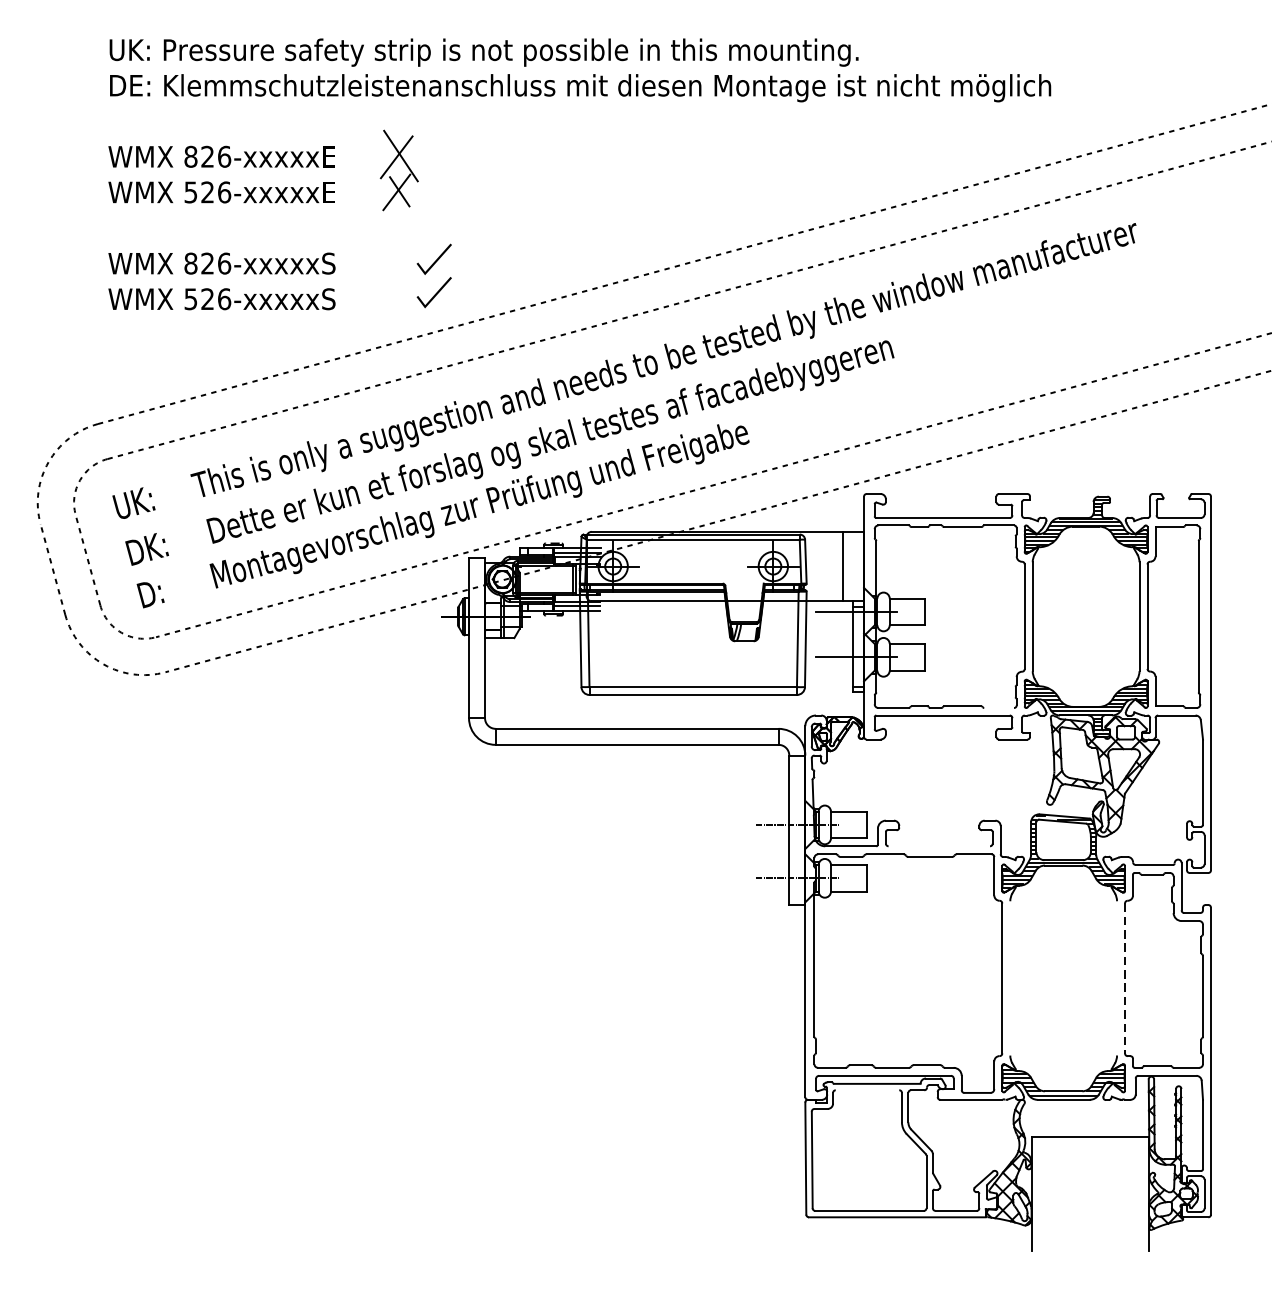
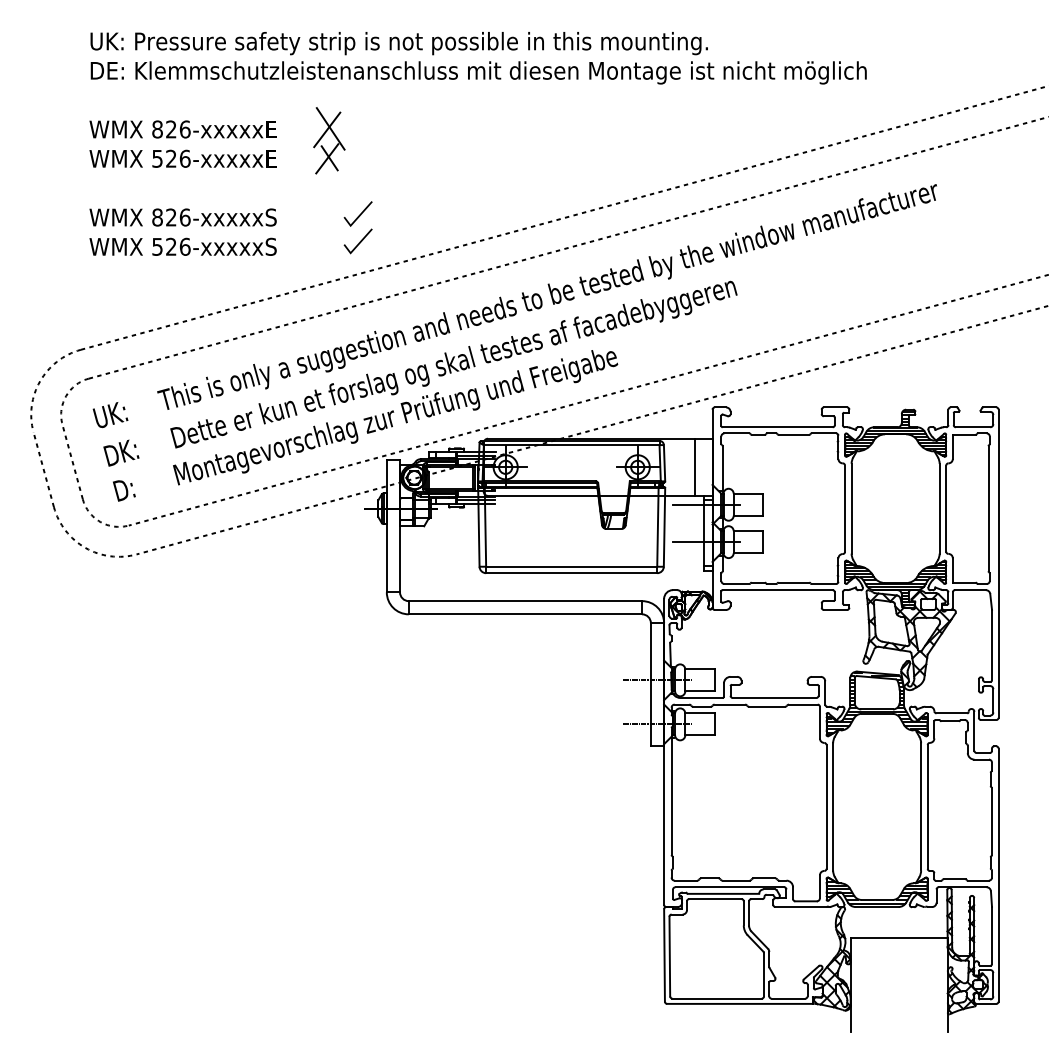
line: (998, 707) -> (823, 583), added
line: (939, 845) -> (774, 697), added
line: (1010, 977) -> (833, 806), added
line: (1117, 977) -> (921, 806), added
line: (1124, 977) -> (927, 806), dashed -> solid
line: (867, 1090) -> (715, 899), added

